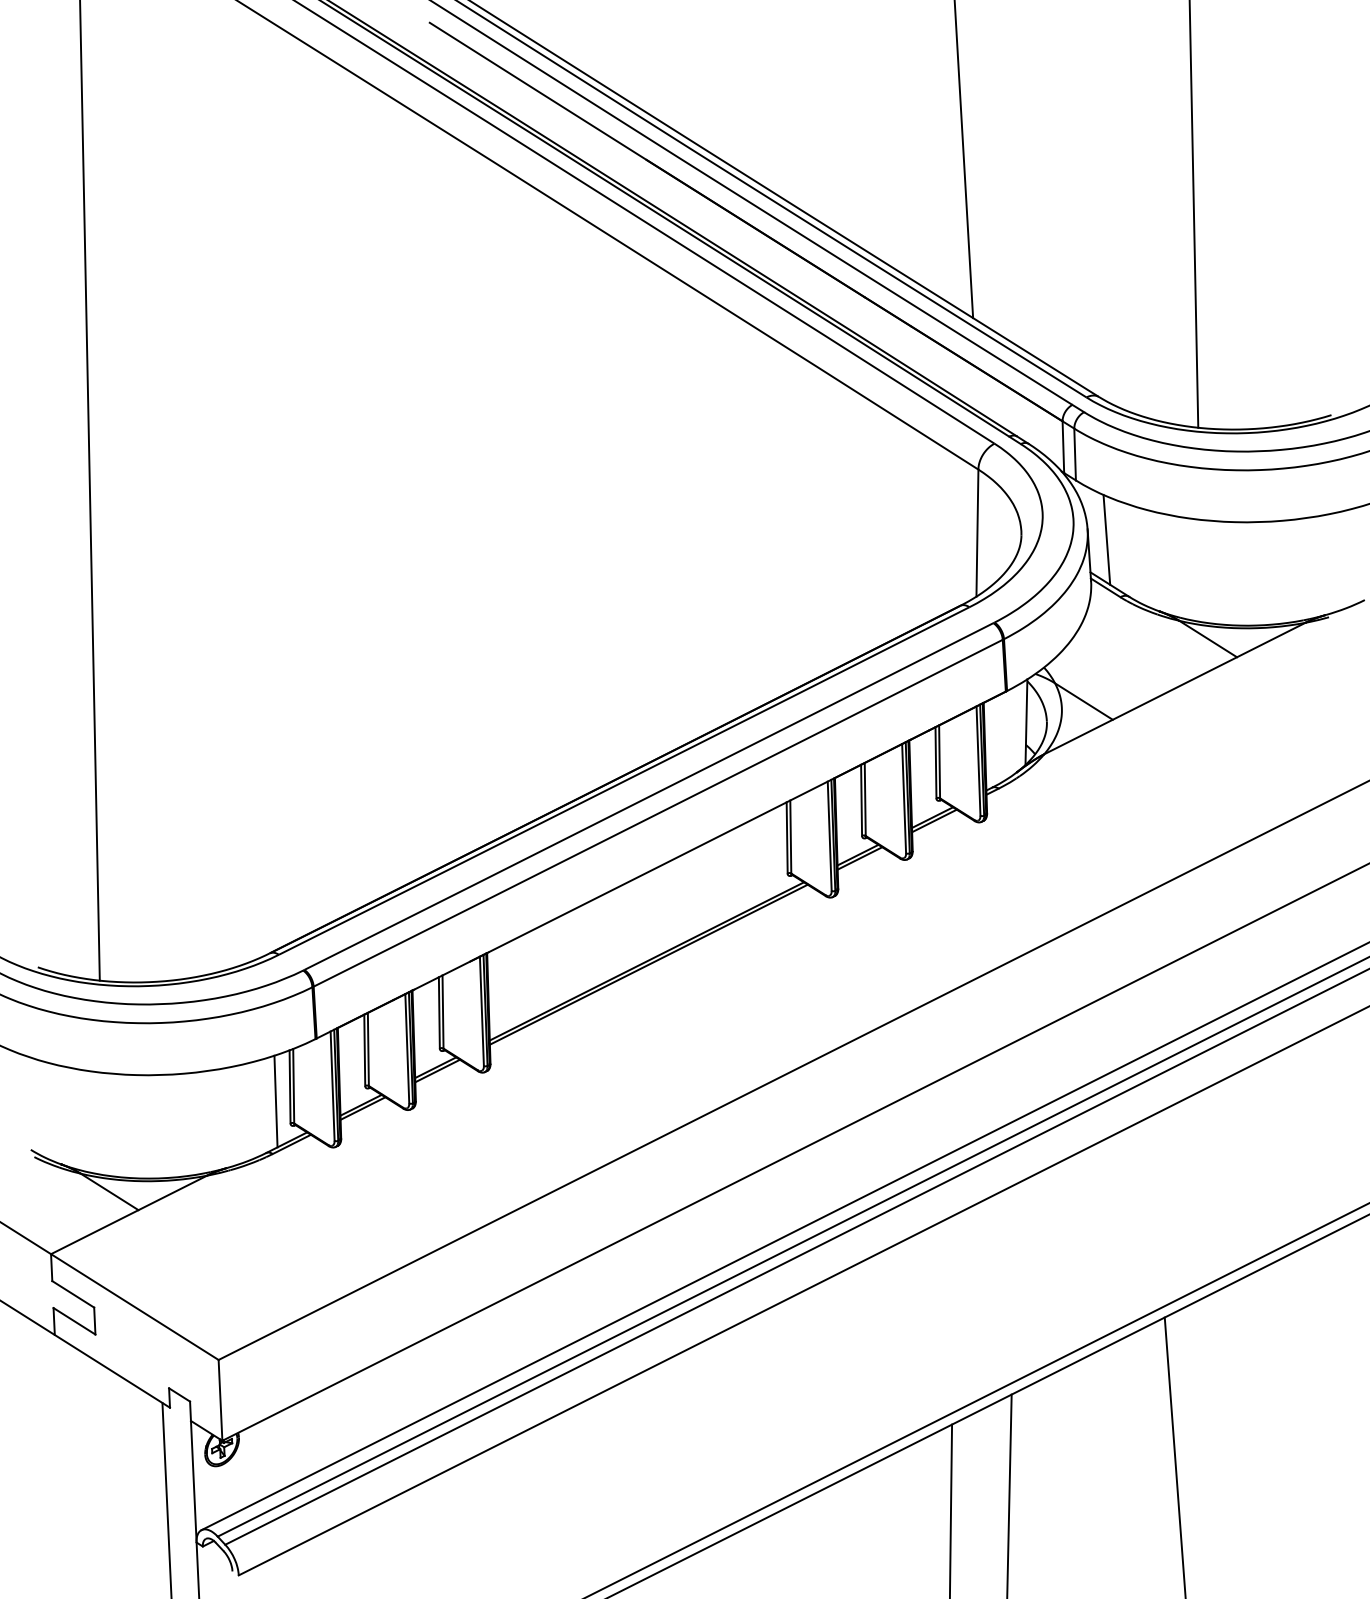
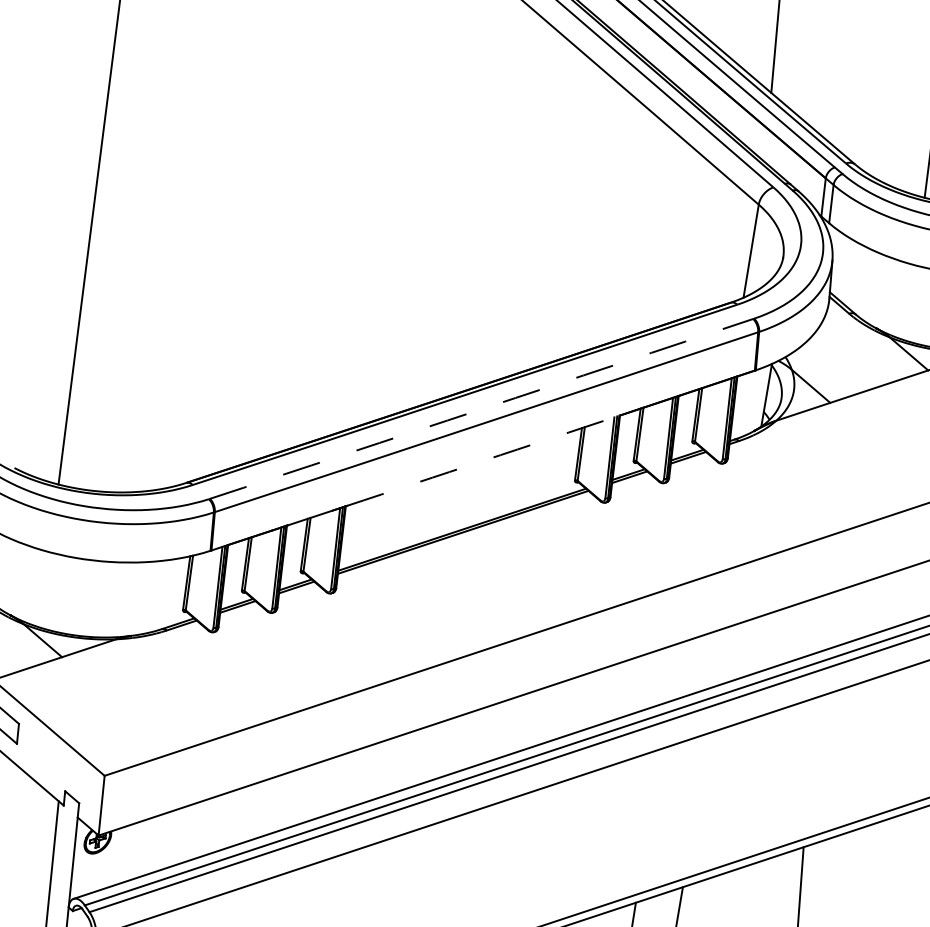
line: (1106, 539) -> (845, 269), removed
arc: (649, 796) -> (481, 408), solid -> dashed
arc: (661, 865) -> (483, 460), solid -> dashed
line: (275, 1101) -> (174, 592), removed

